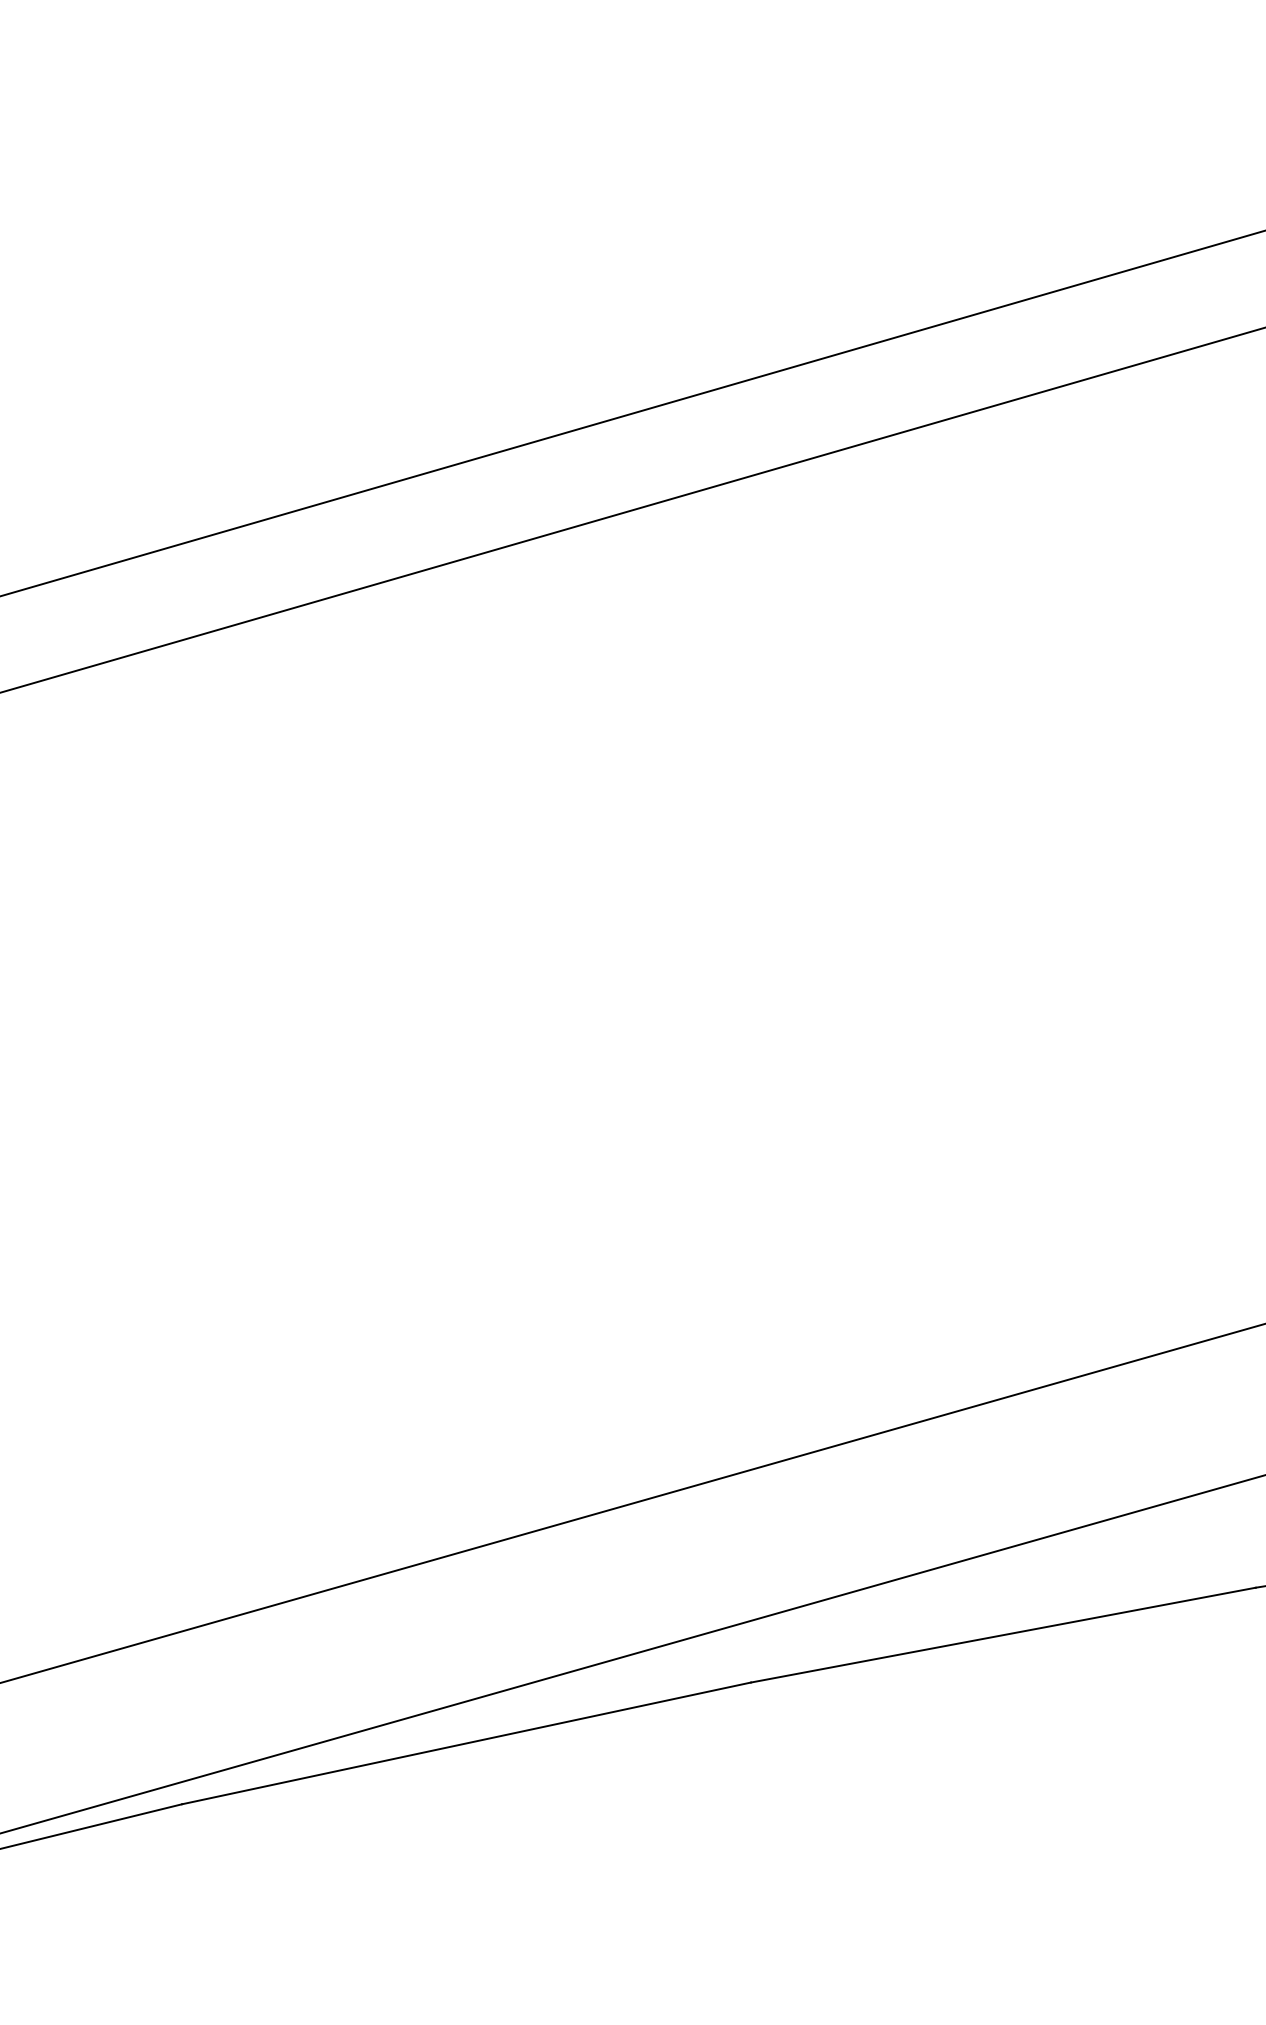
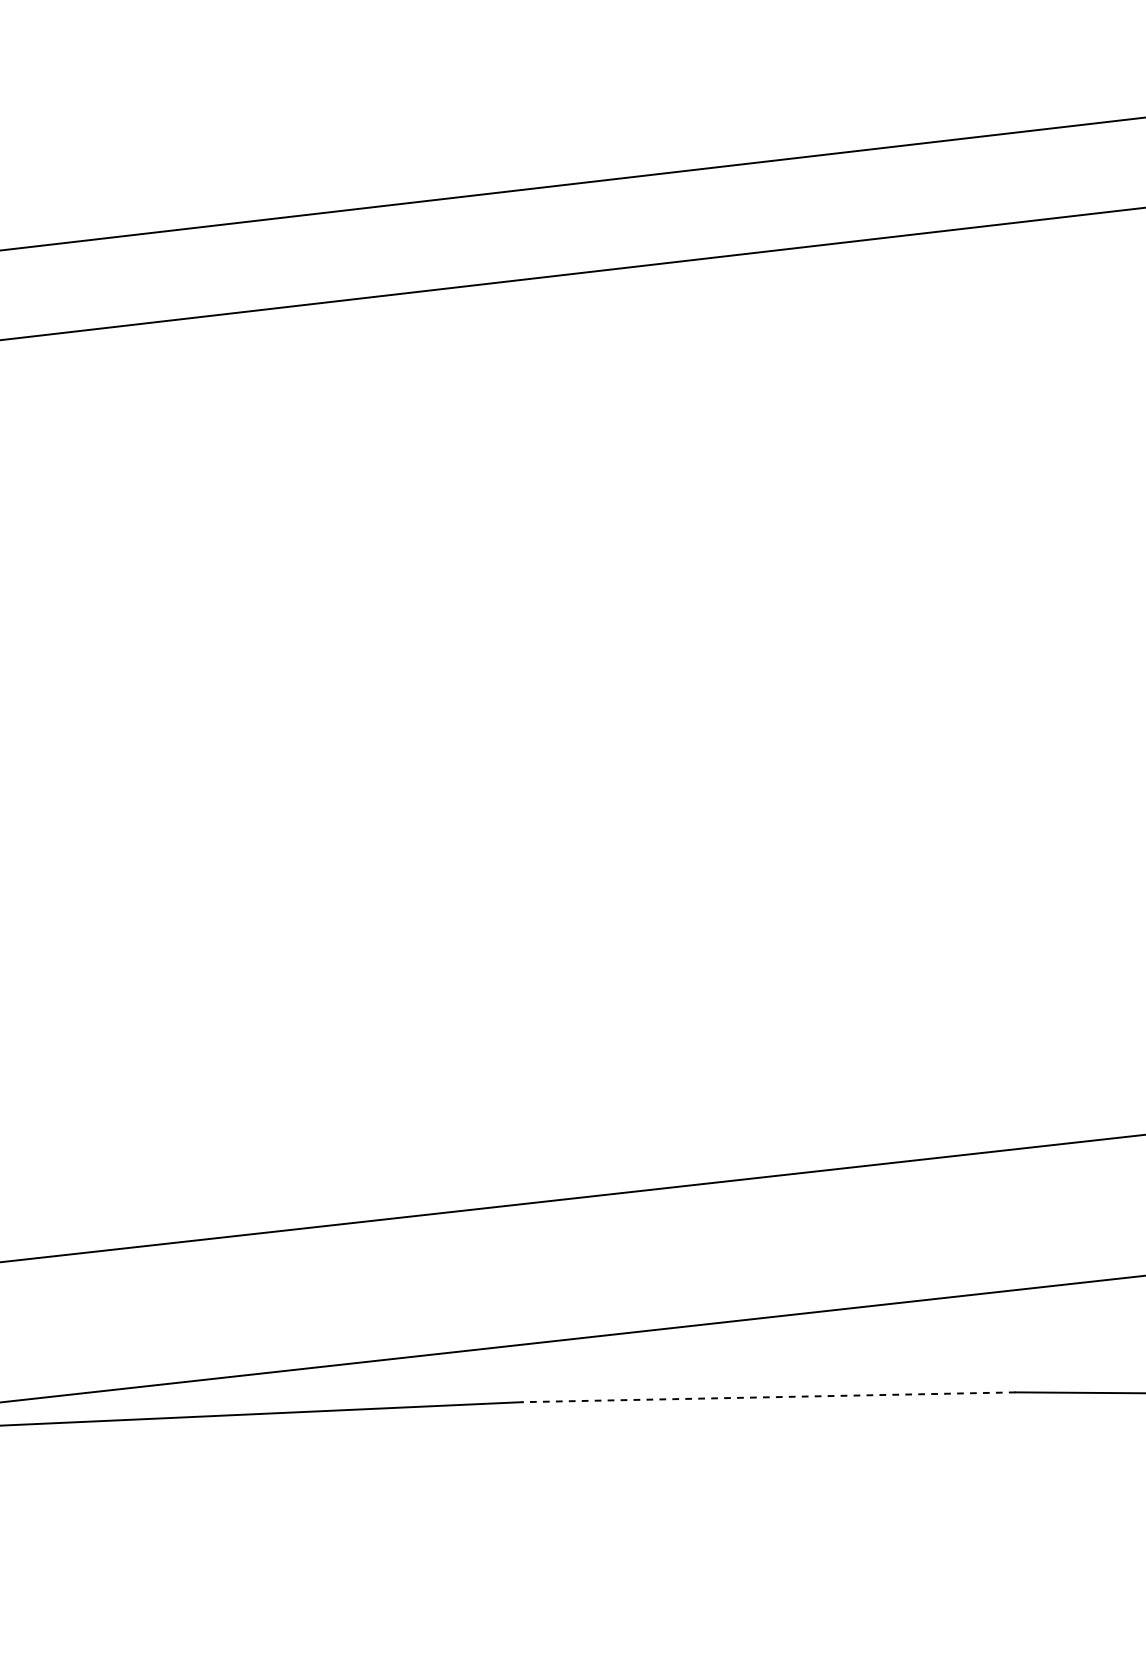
line: (1003, 1635) -> (768, 1397), solid -> dashed

